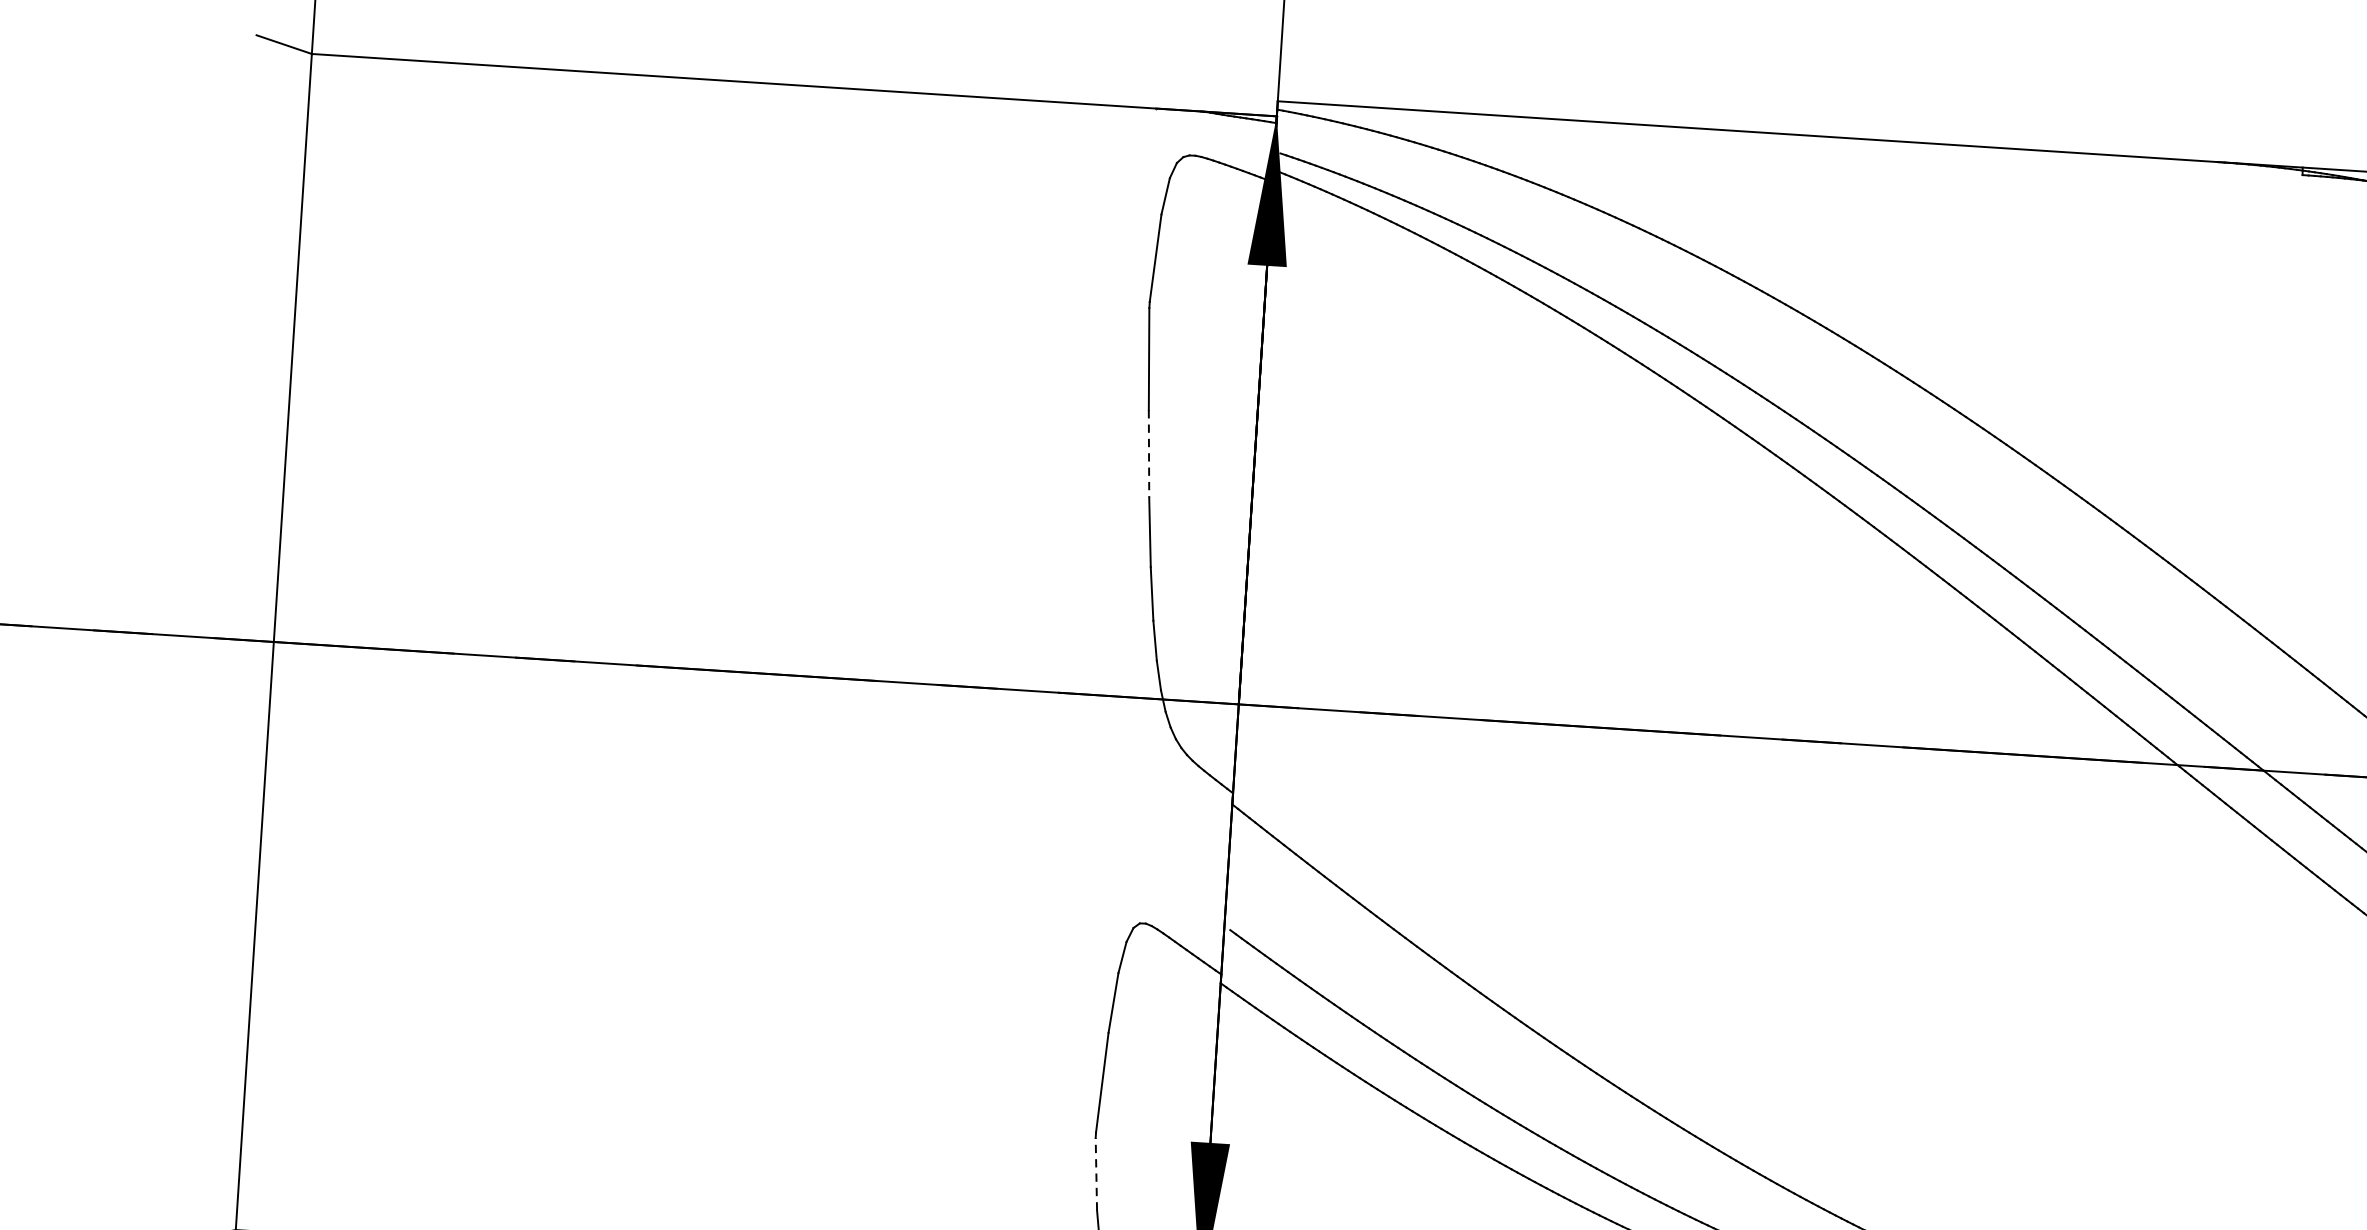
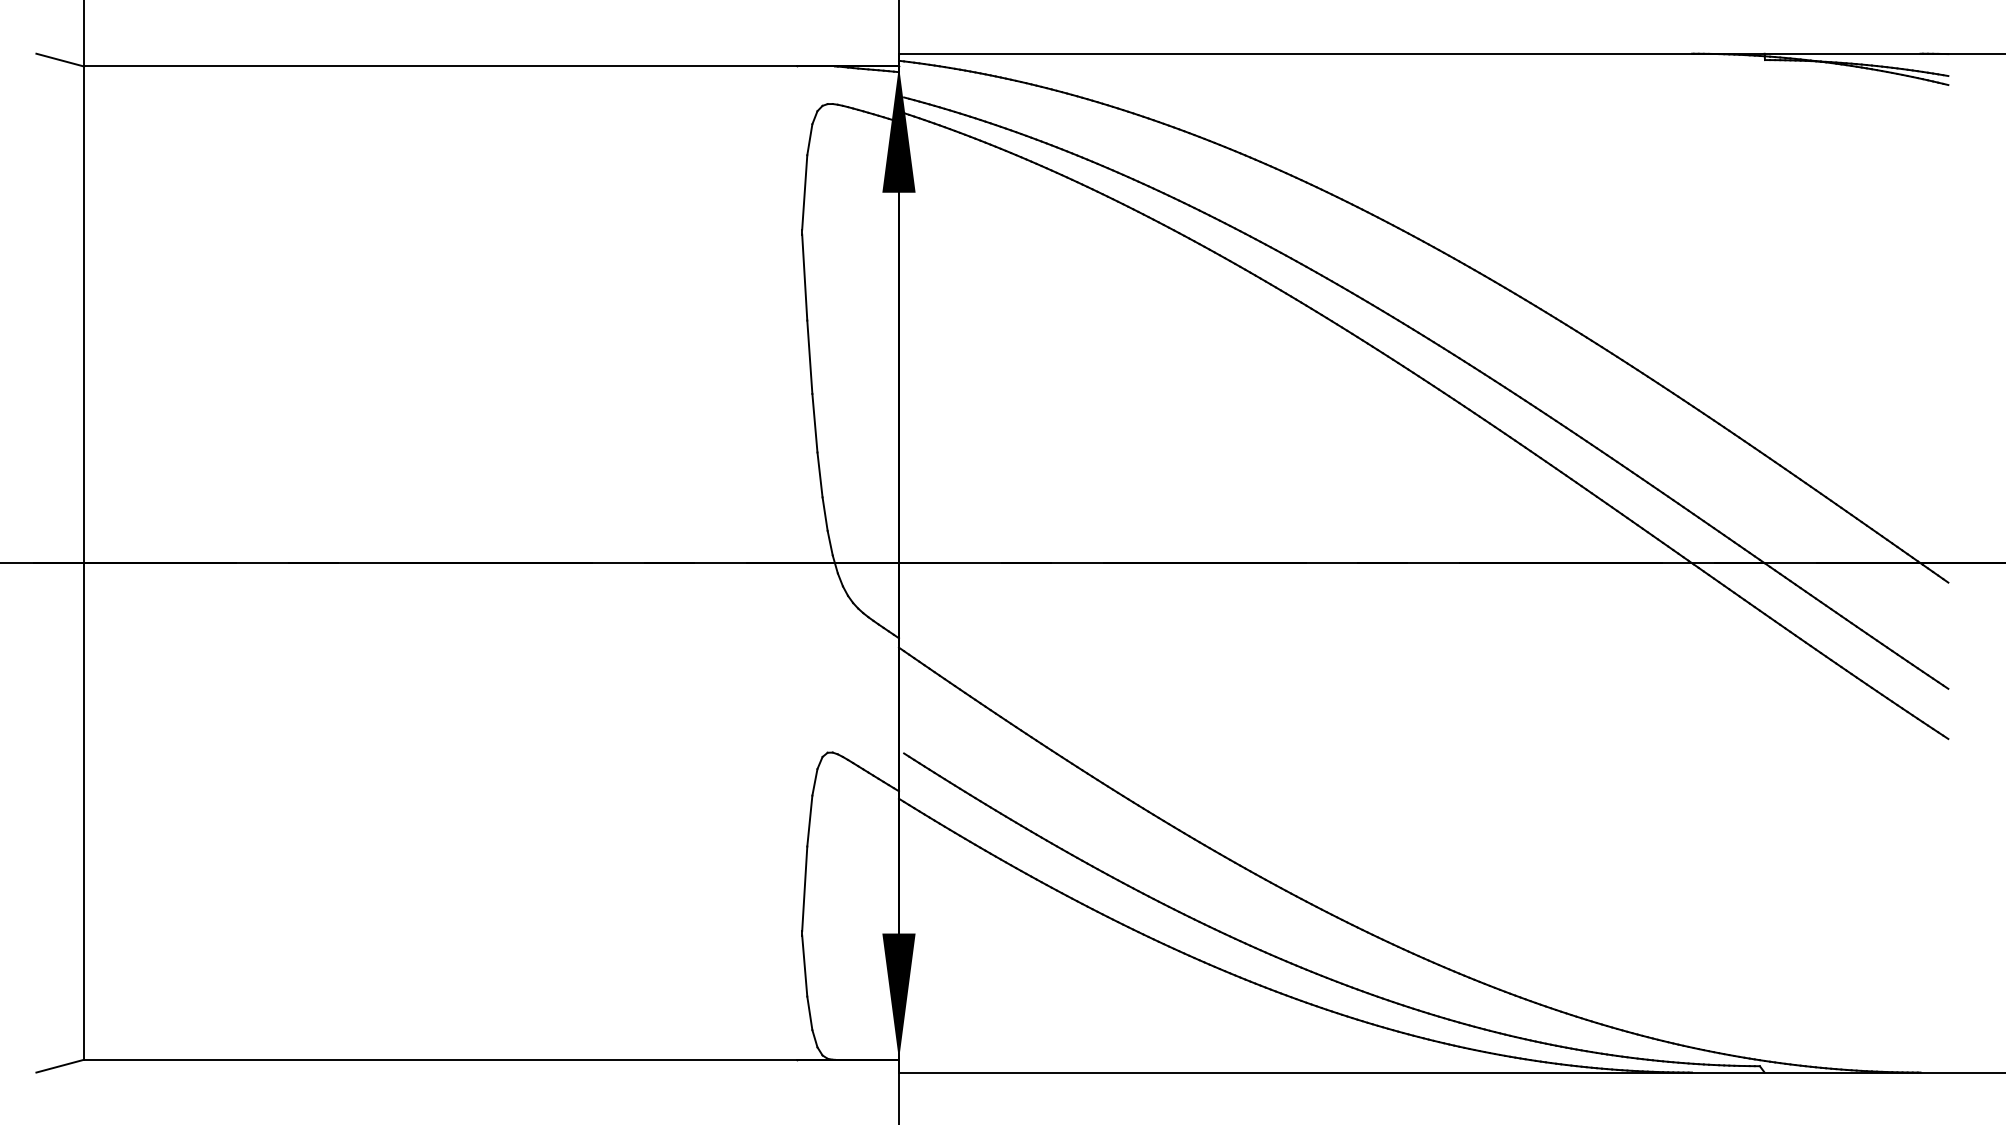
line: (1148, 454) -> (809, 357), dashed -> solid
line: (1096, 1174) -> (804, 966), dashed -> solid

